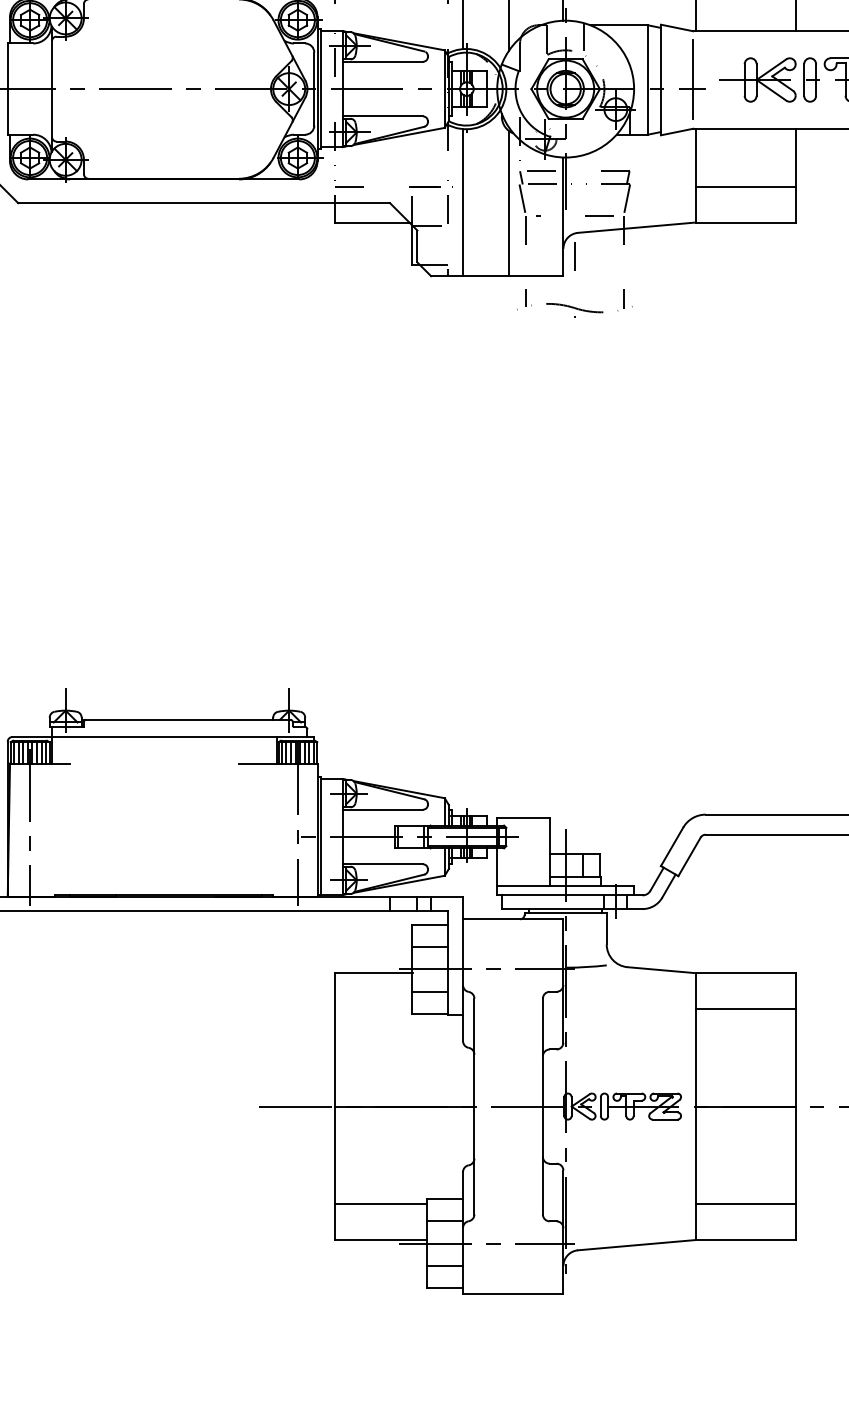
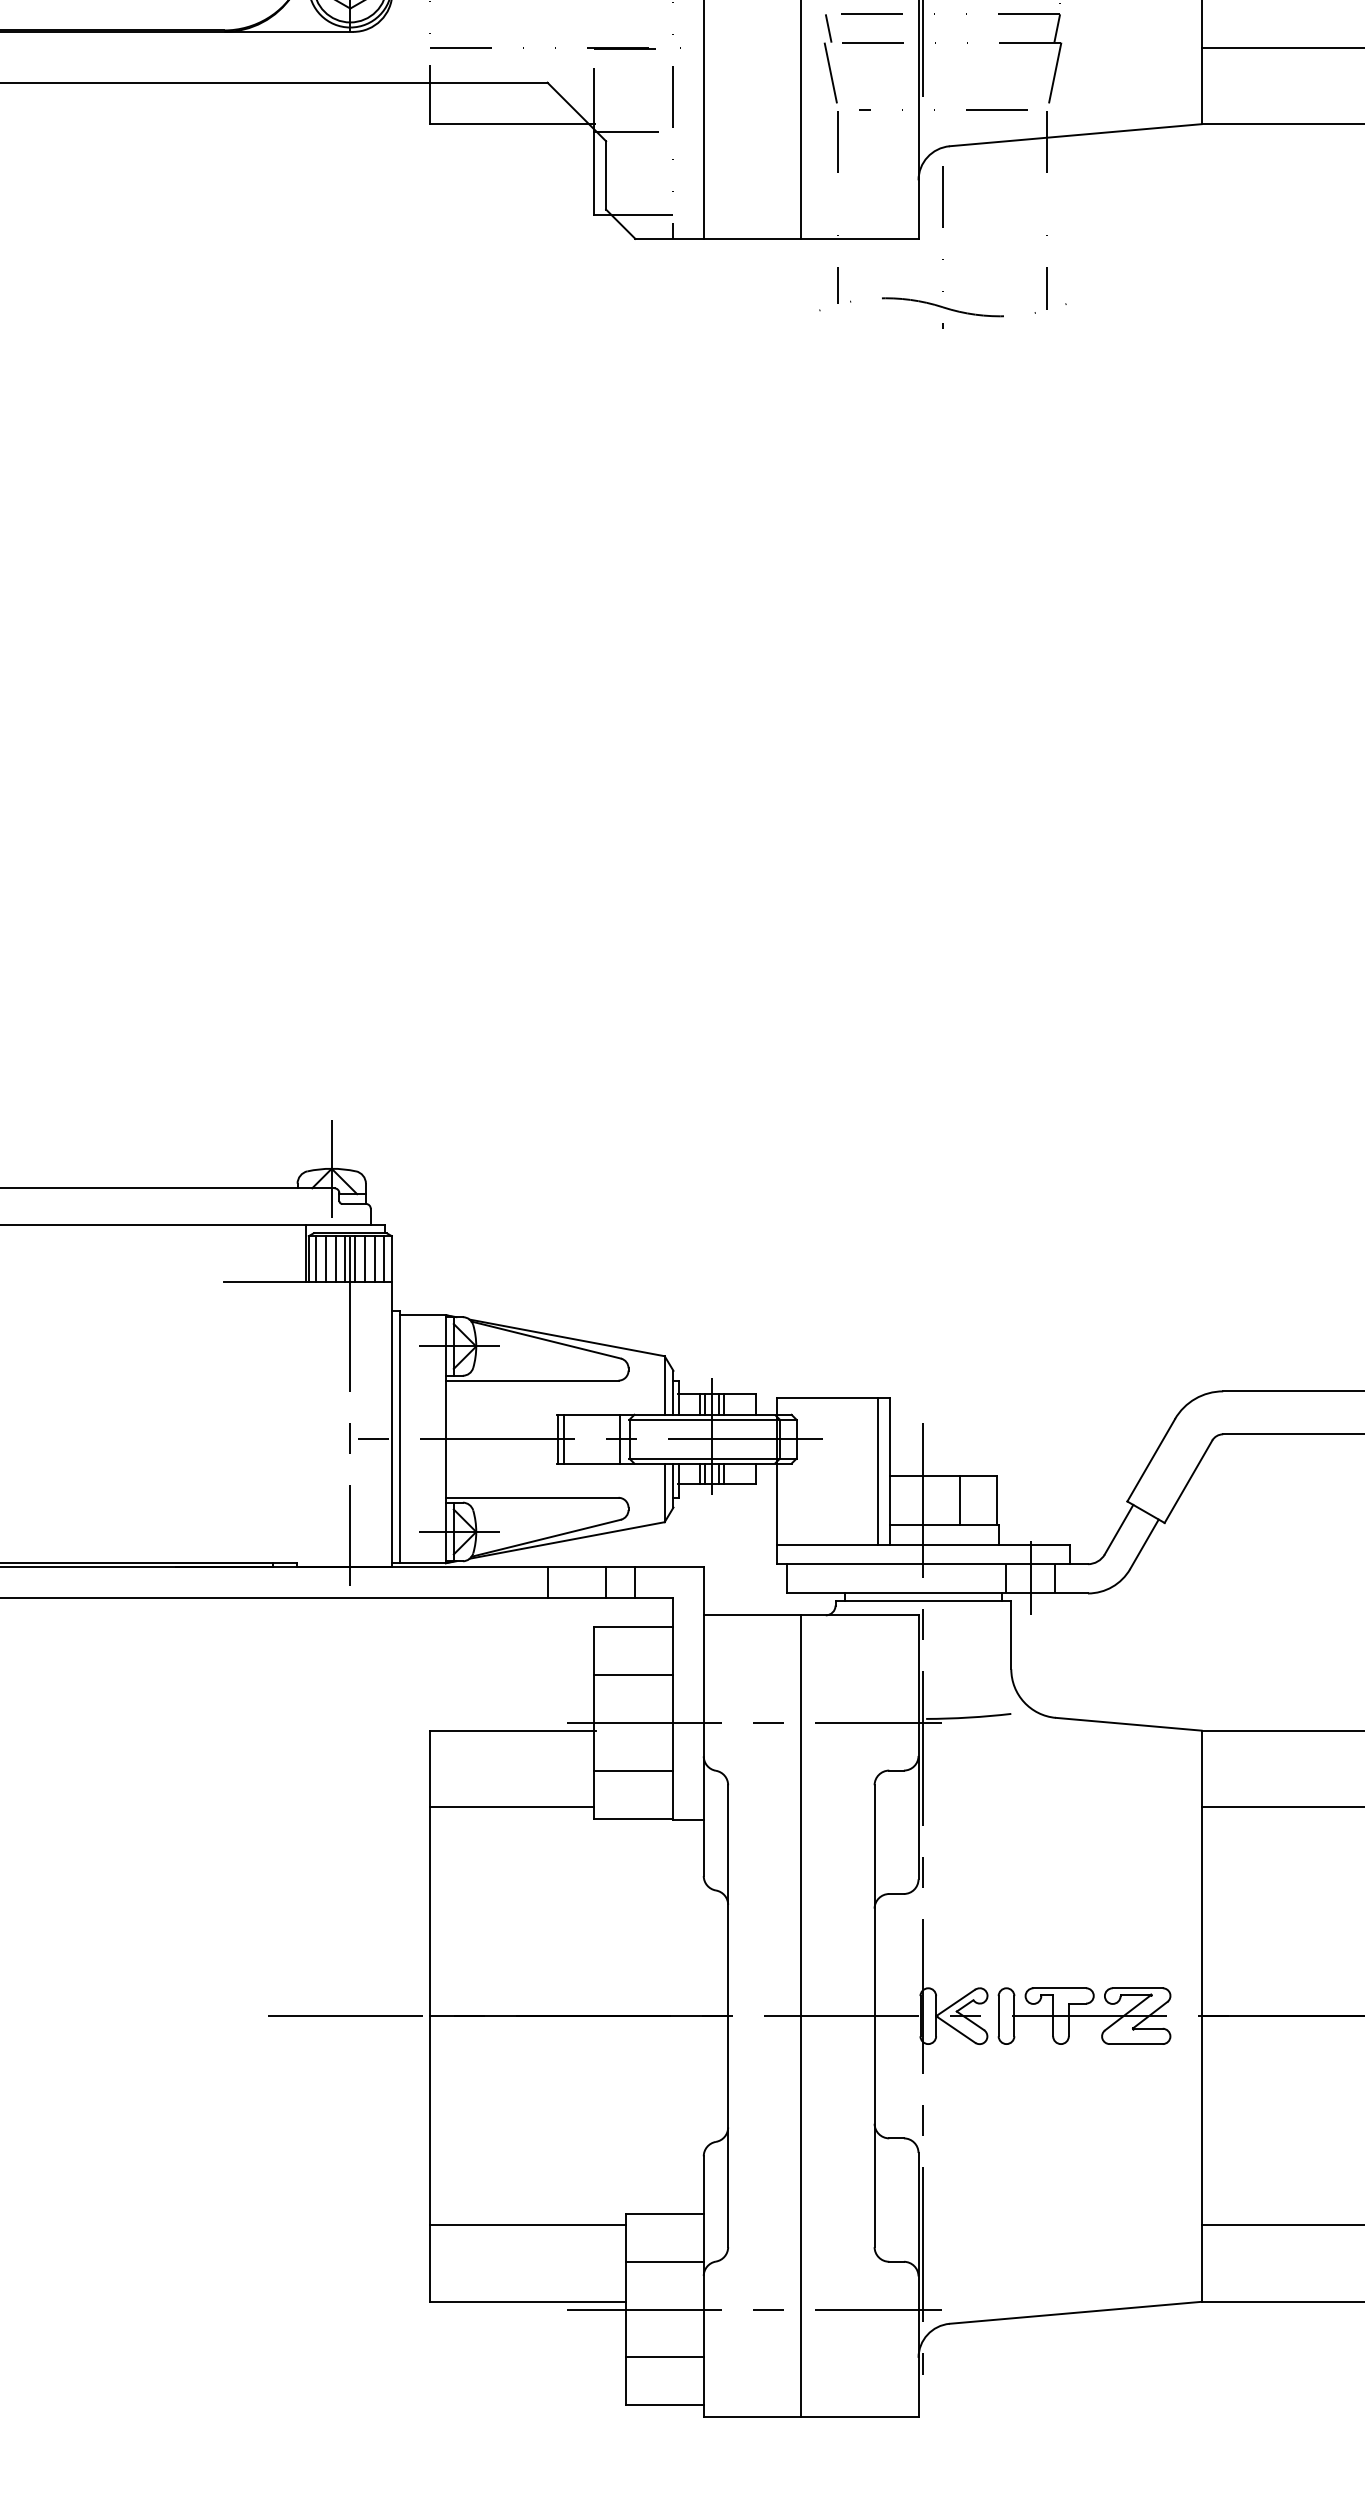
line: (544, 851) -> (878, 1470), added
line: (373, 1008) -> (512, 1806), added
line: (508, 1106) -> (801, 2016), added

